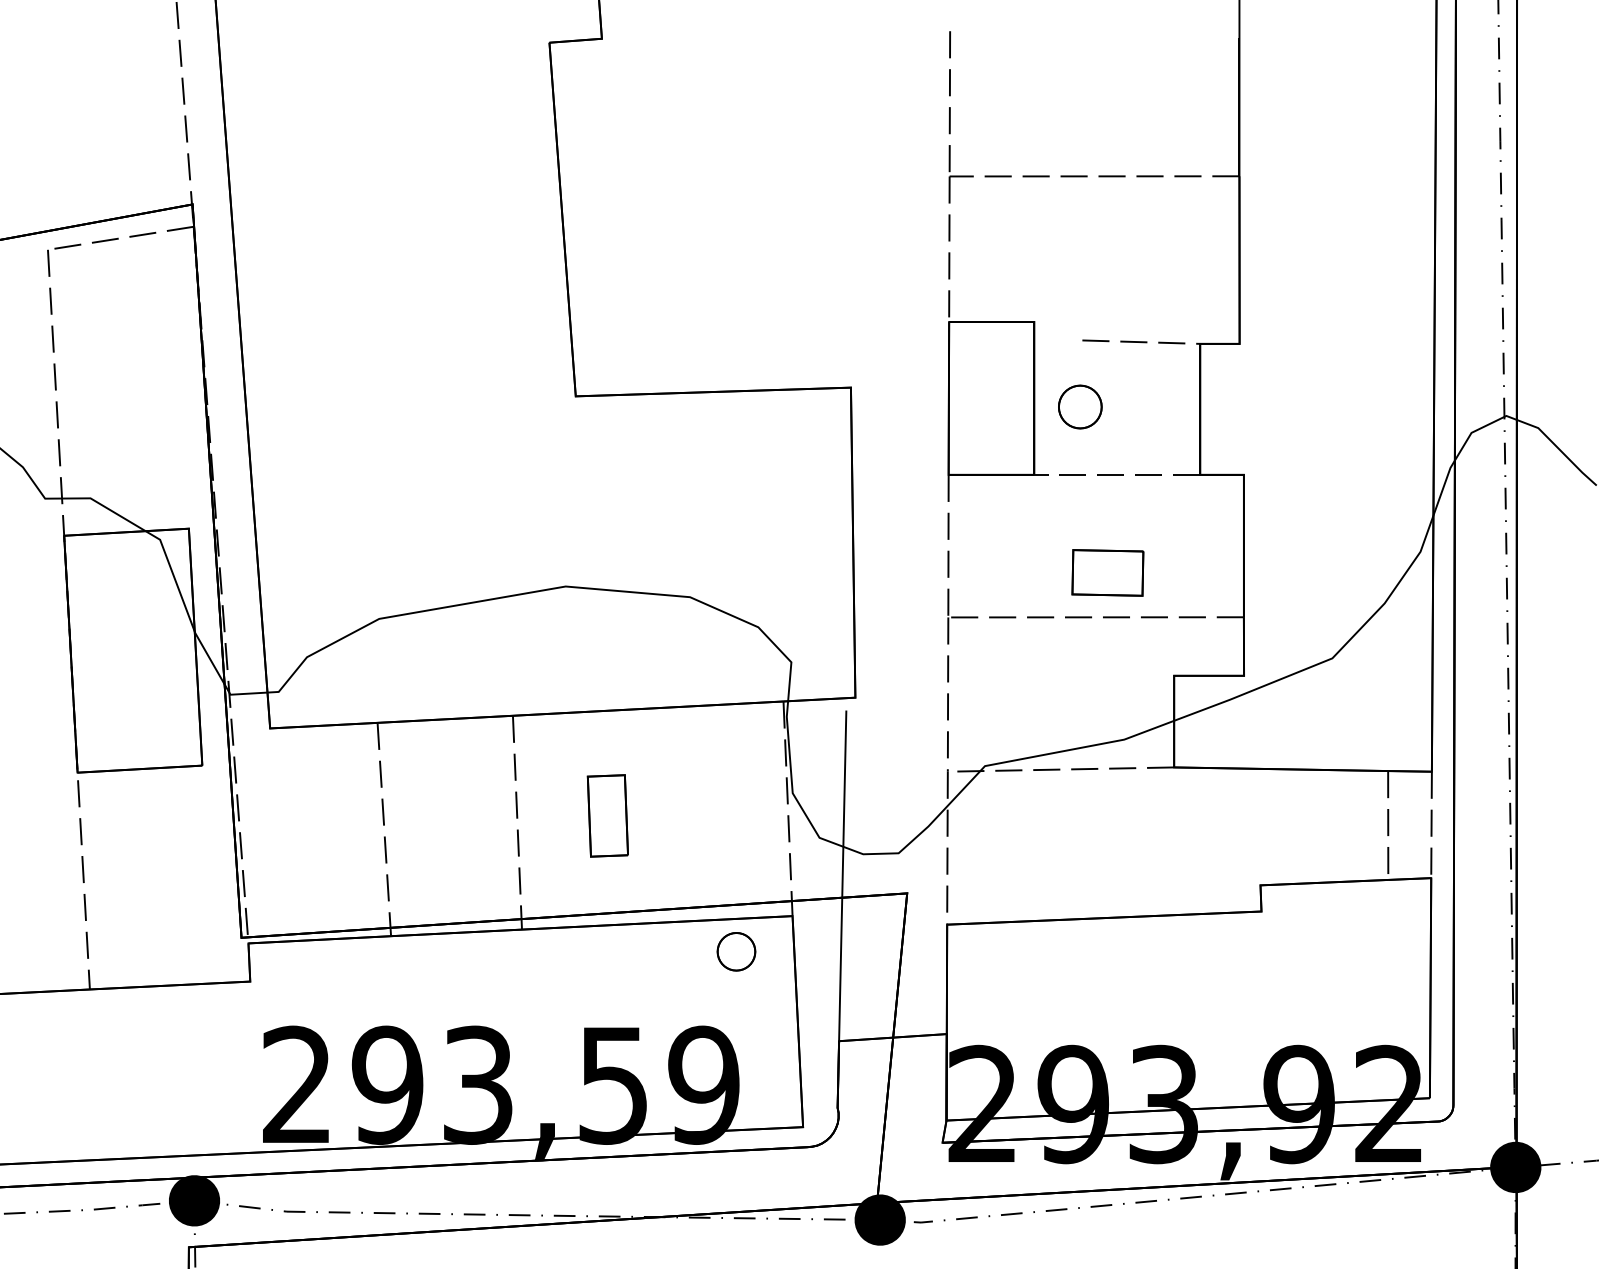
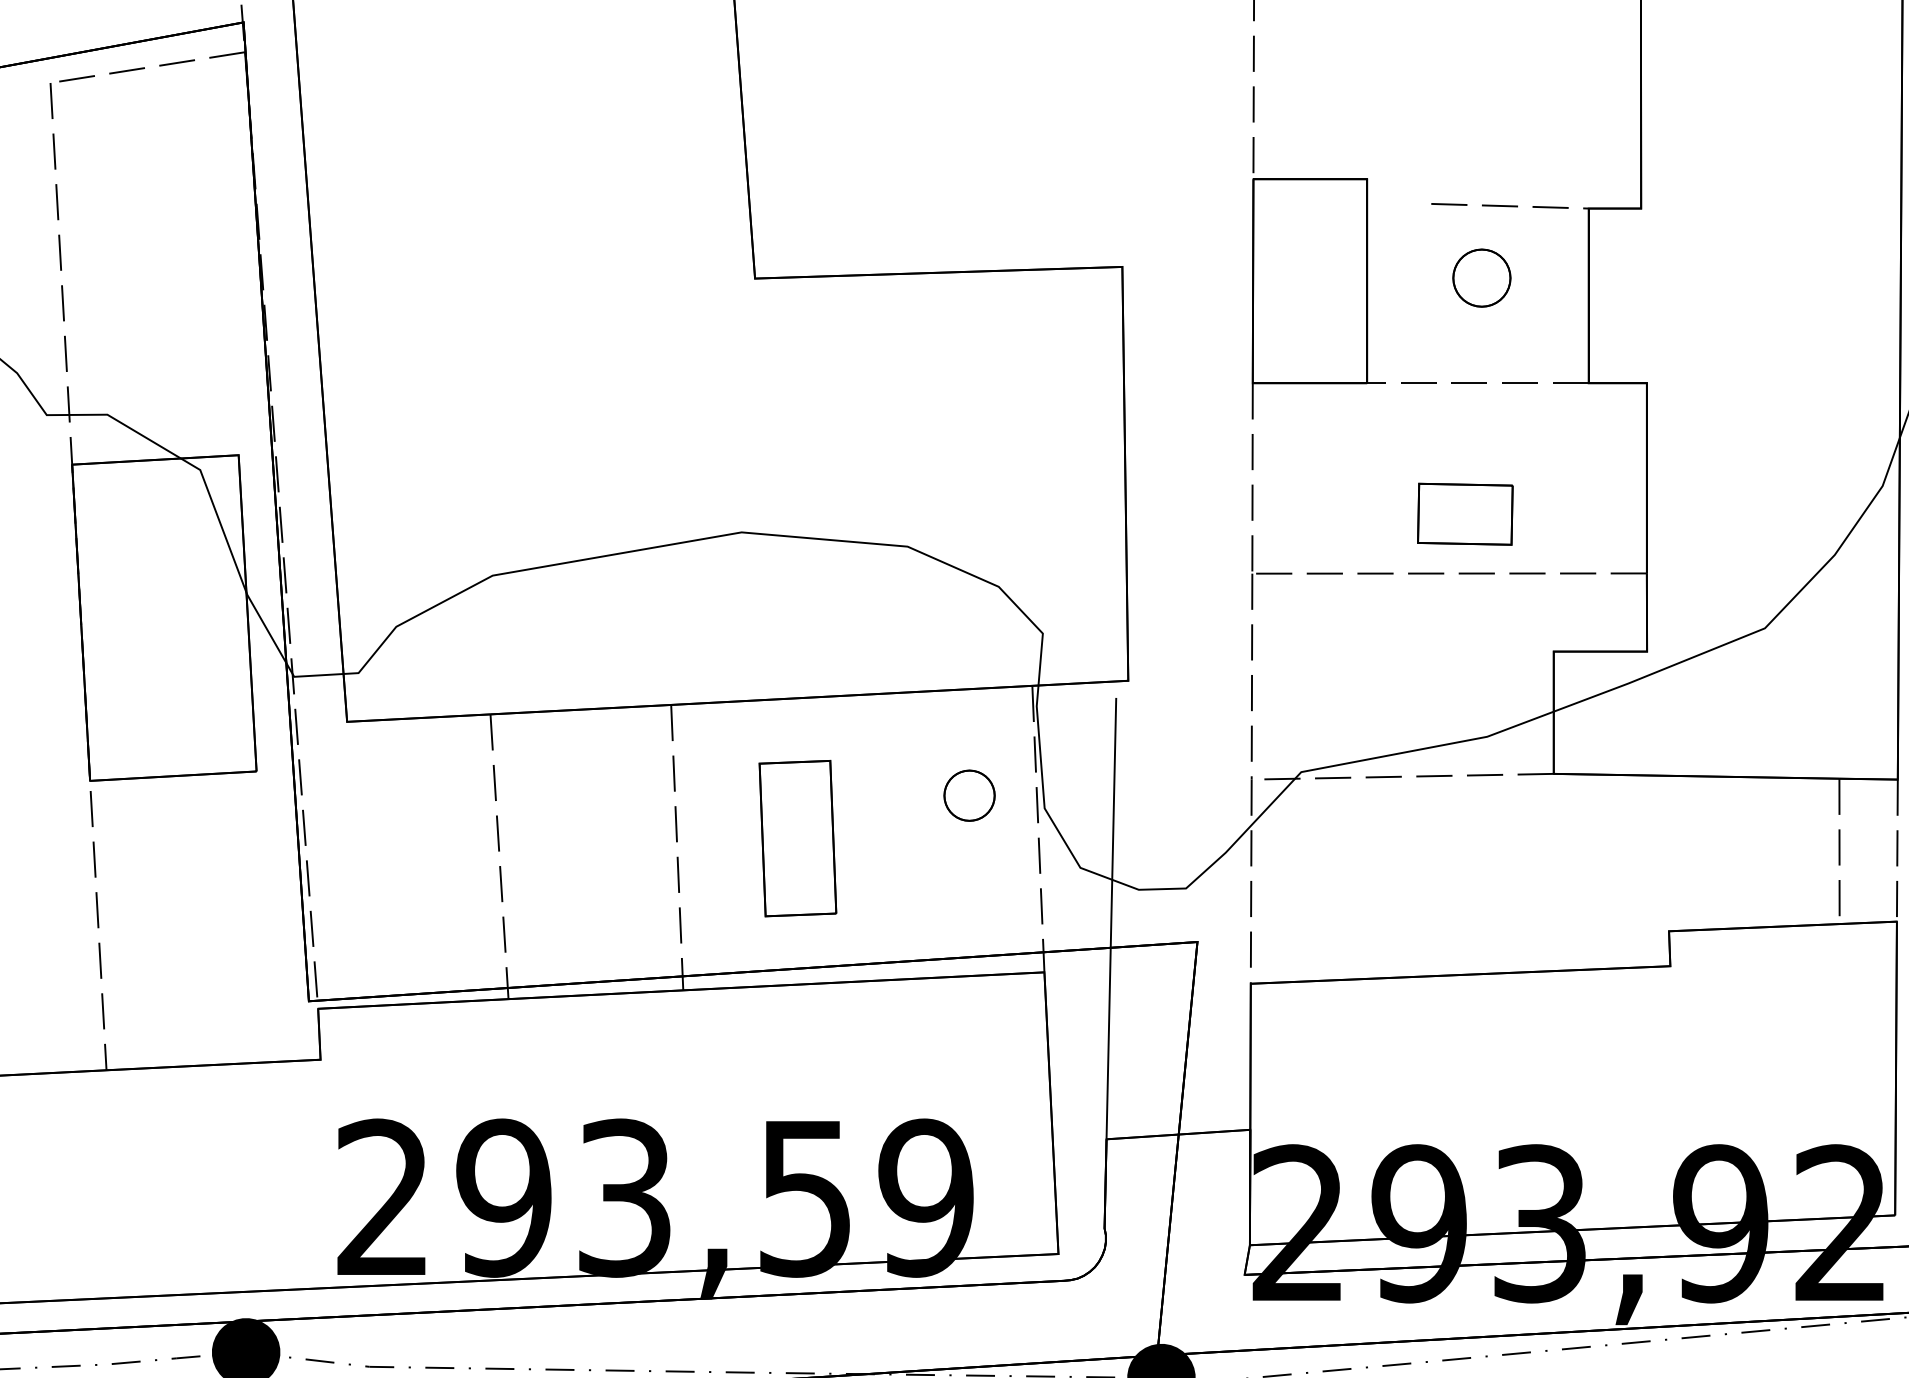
part: (1080, 406) -> (1482, 277), moved
part: (607, 815) -> (797, 838), size x1.43
part: (736, 951) -> (969, 795), moved

